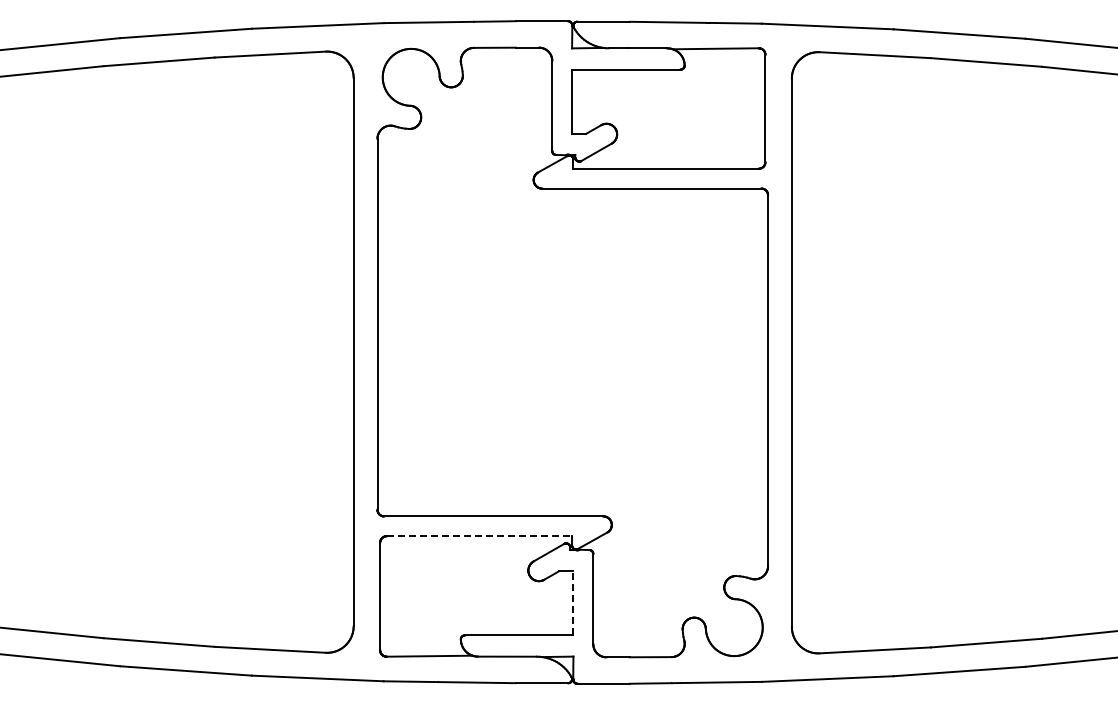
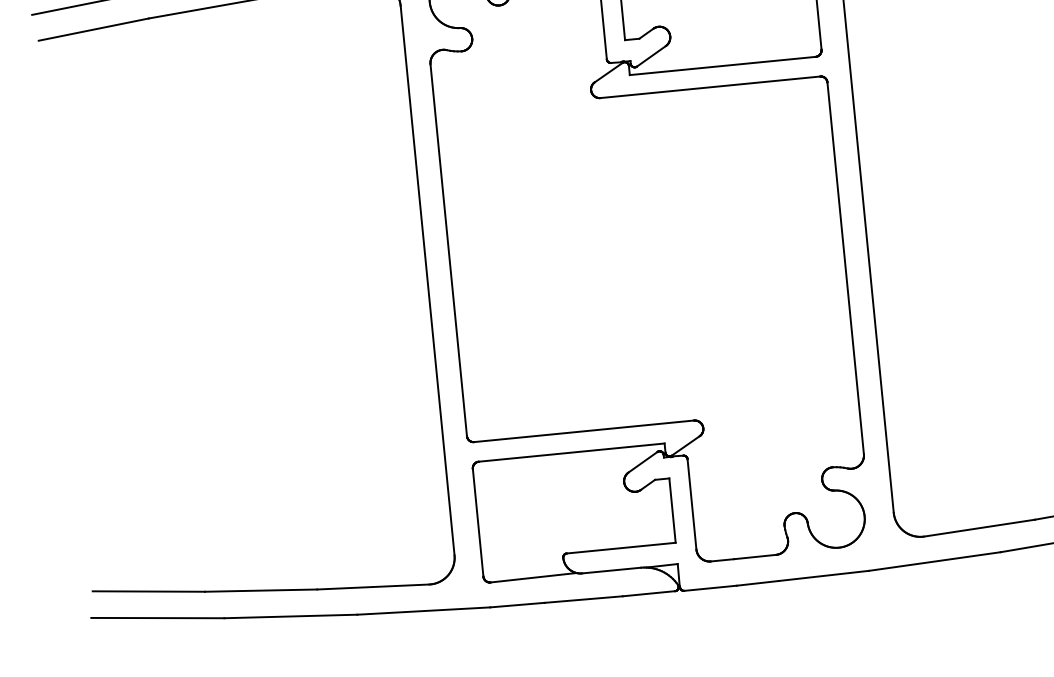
line: (479, 536) -> (571, 452), dashed -> solid
line: (573, 602) -> (672, 509), dashed -> solid

